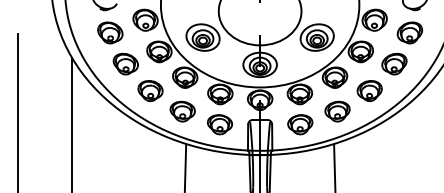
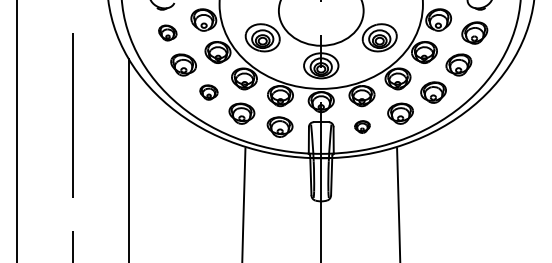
part: (110, 32) -> (167, 32), size x0.7
part: (150, 90) -> (208, 92), size x0.7
part: (300, 124) -> (362, 126), size x0.6

